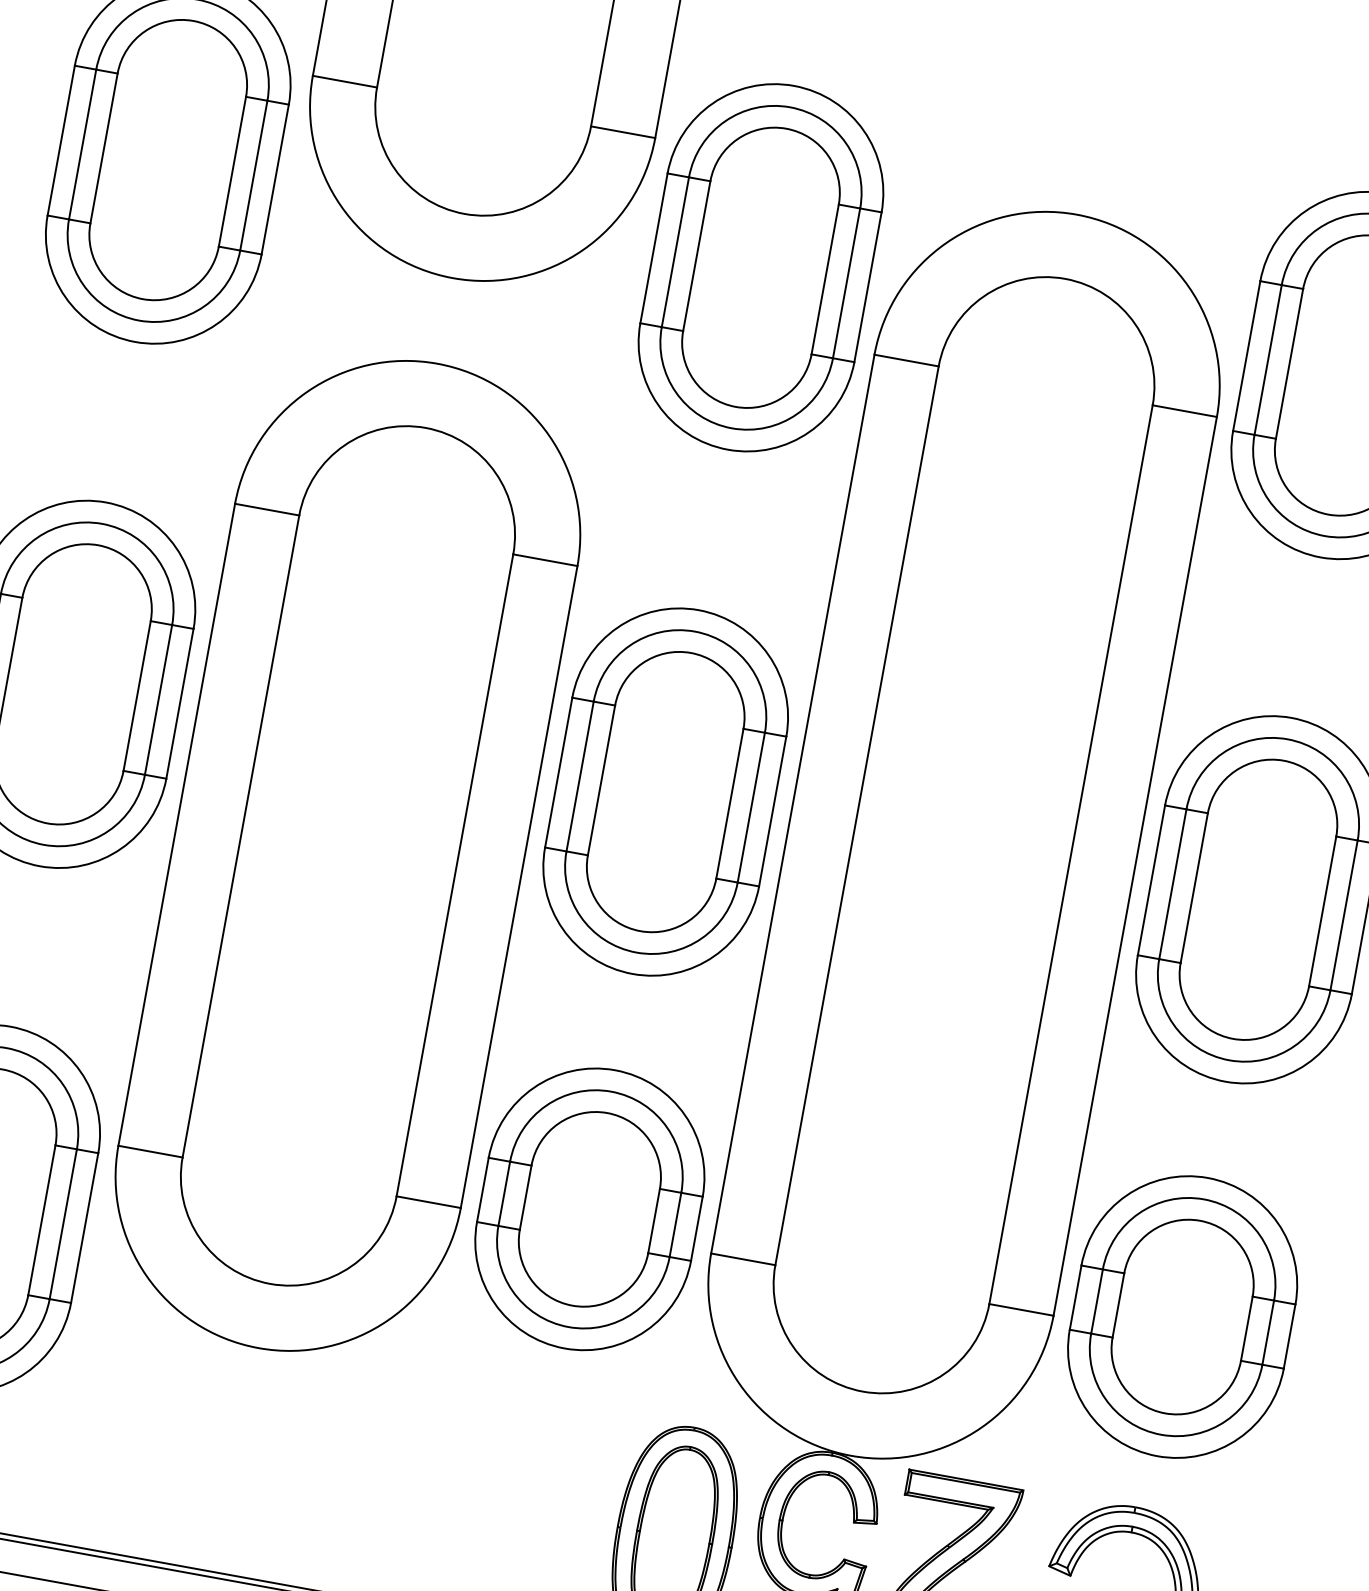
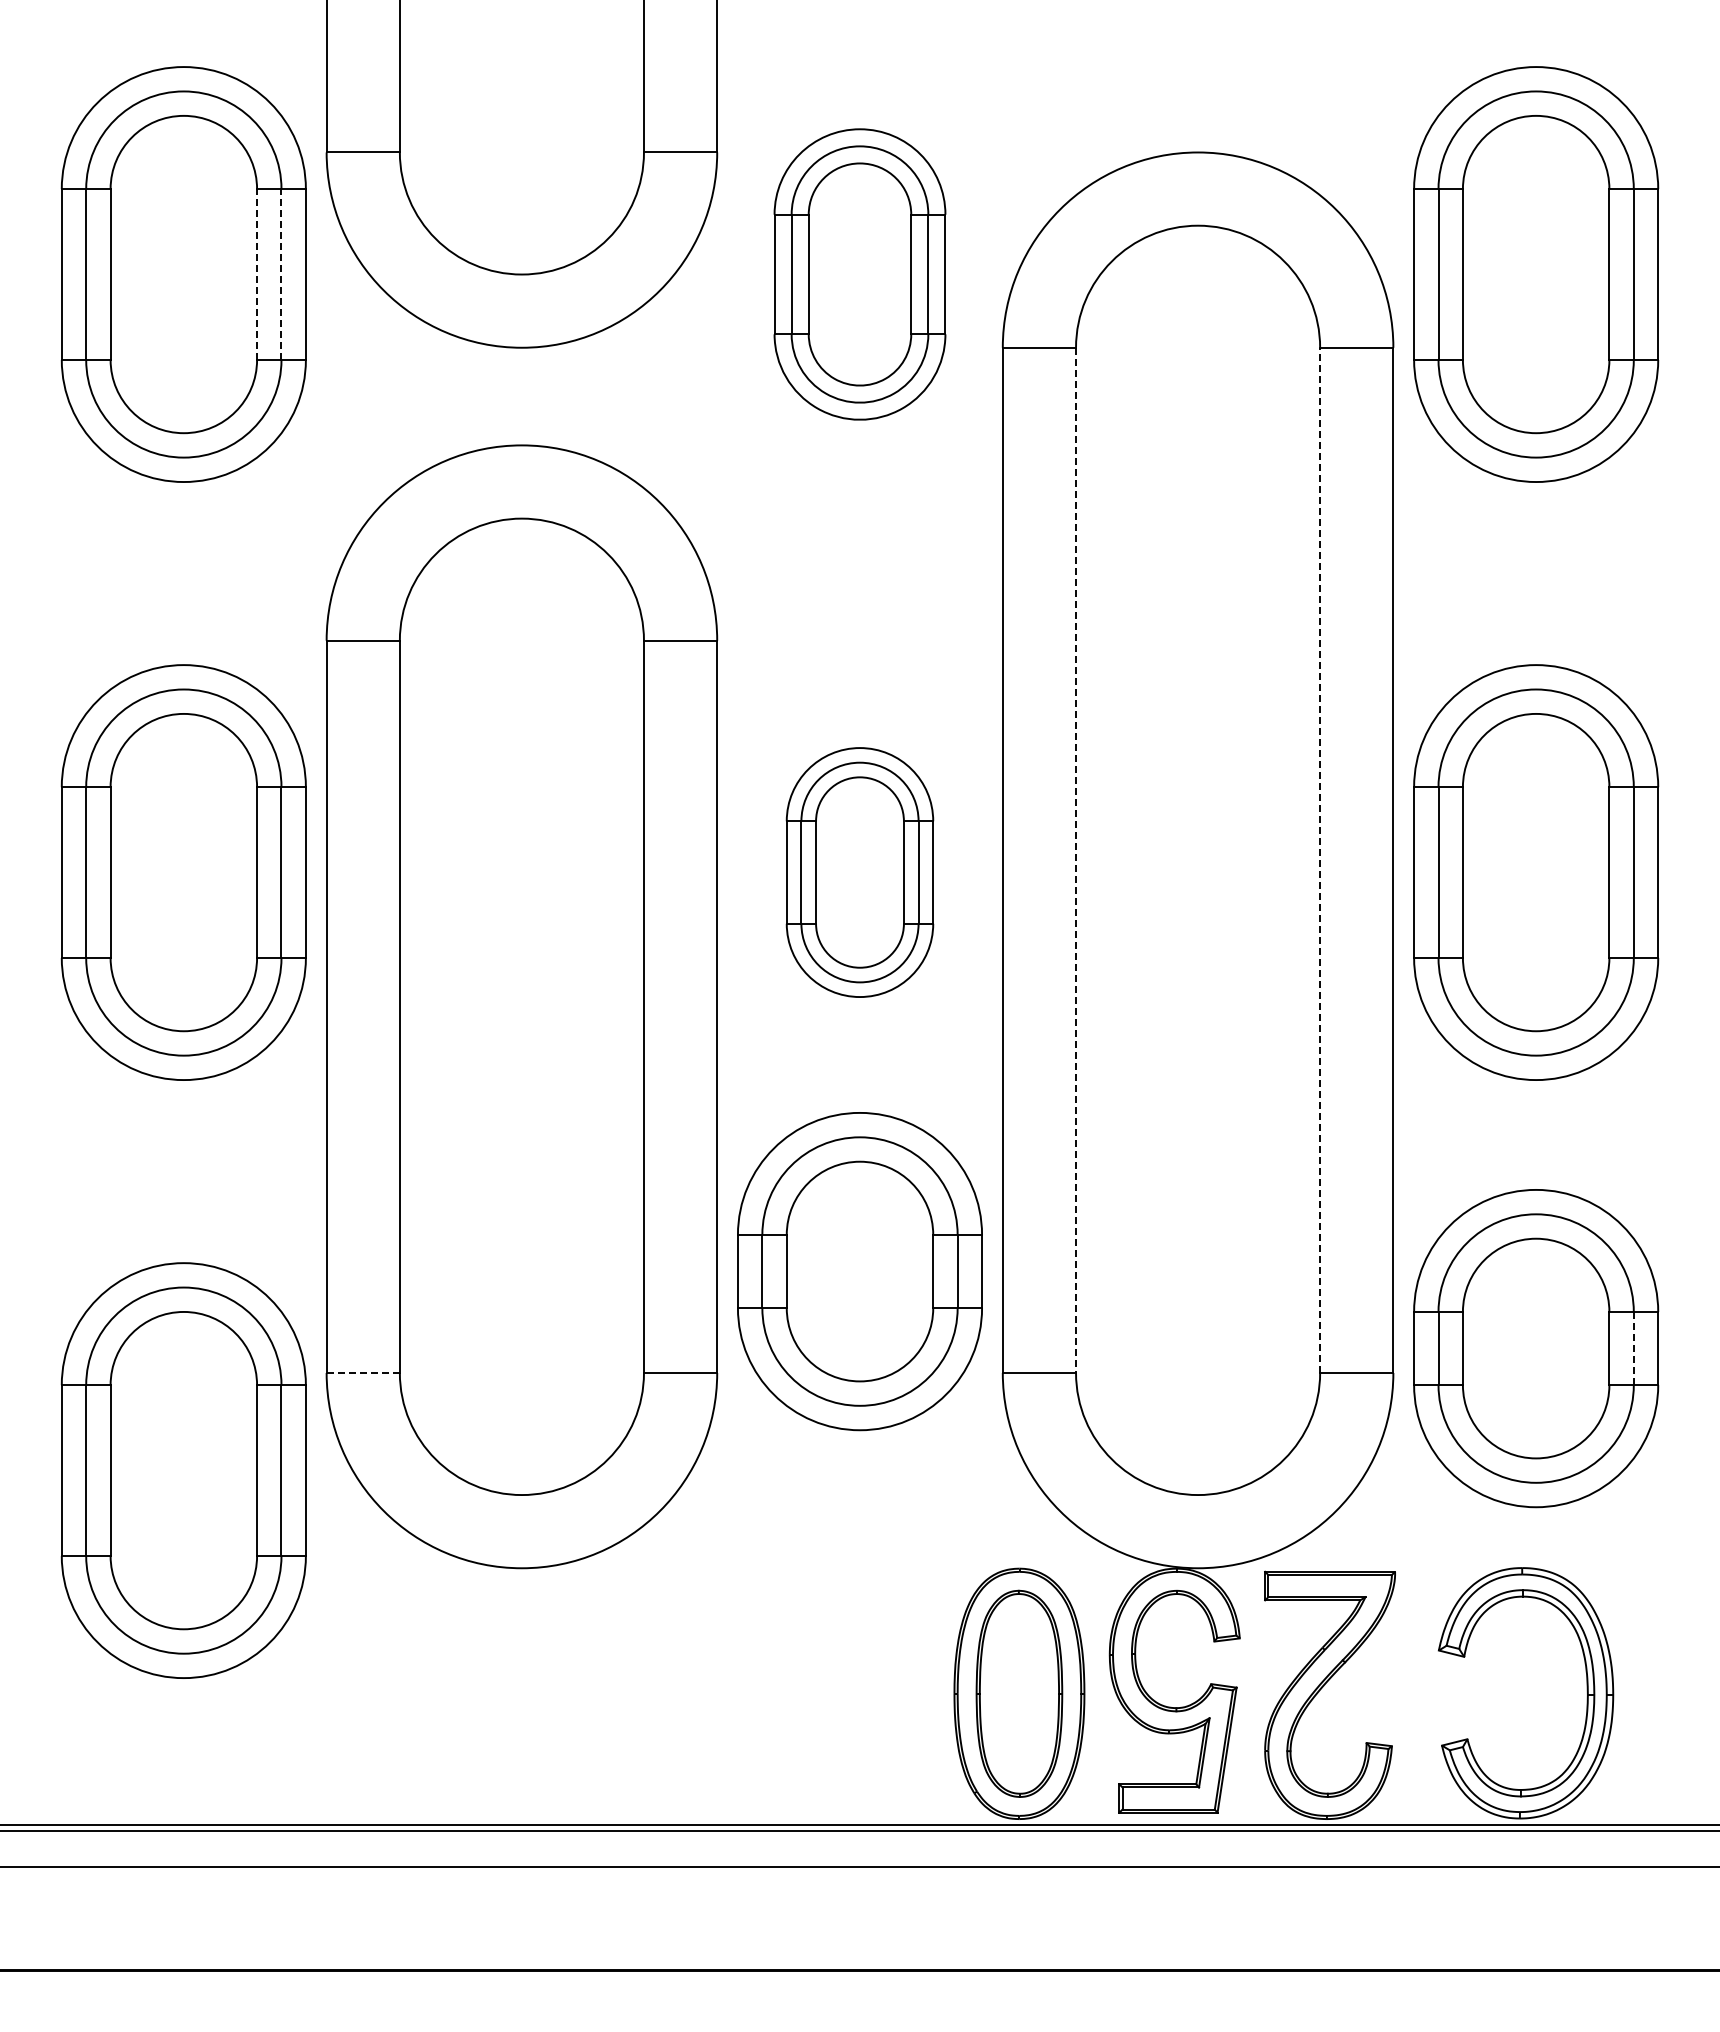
line: (232, 171) -> (257, 274), solid -> dashed
line: (253, 175) -> (281, 274), solid -> dashed
part: (760, 267) -> (859, 274), size x0.7
part: (665, 791) -> (859, 872), size x0.6
line: (857, 815) -> (1076, 860), solid -> dashed
line: (1071, 854) -> (1320, 860), solid -> dashed
line: (150, 1151) -> (363, 1372), solid -> dashed
part: (589, 1209) -> (859, 1271), moved
line: (1267, 1332) -> (1633, 1348), solid -> dashed

